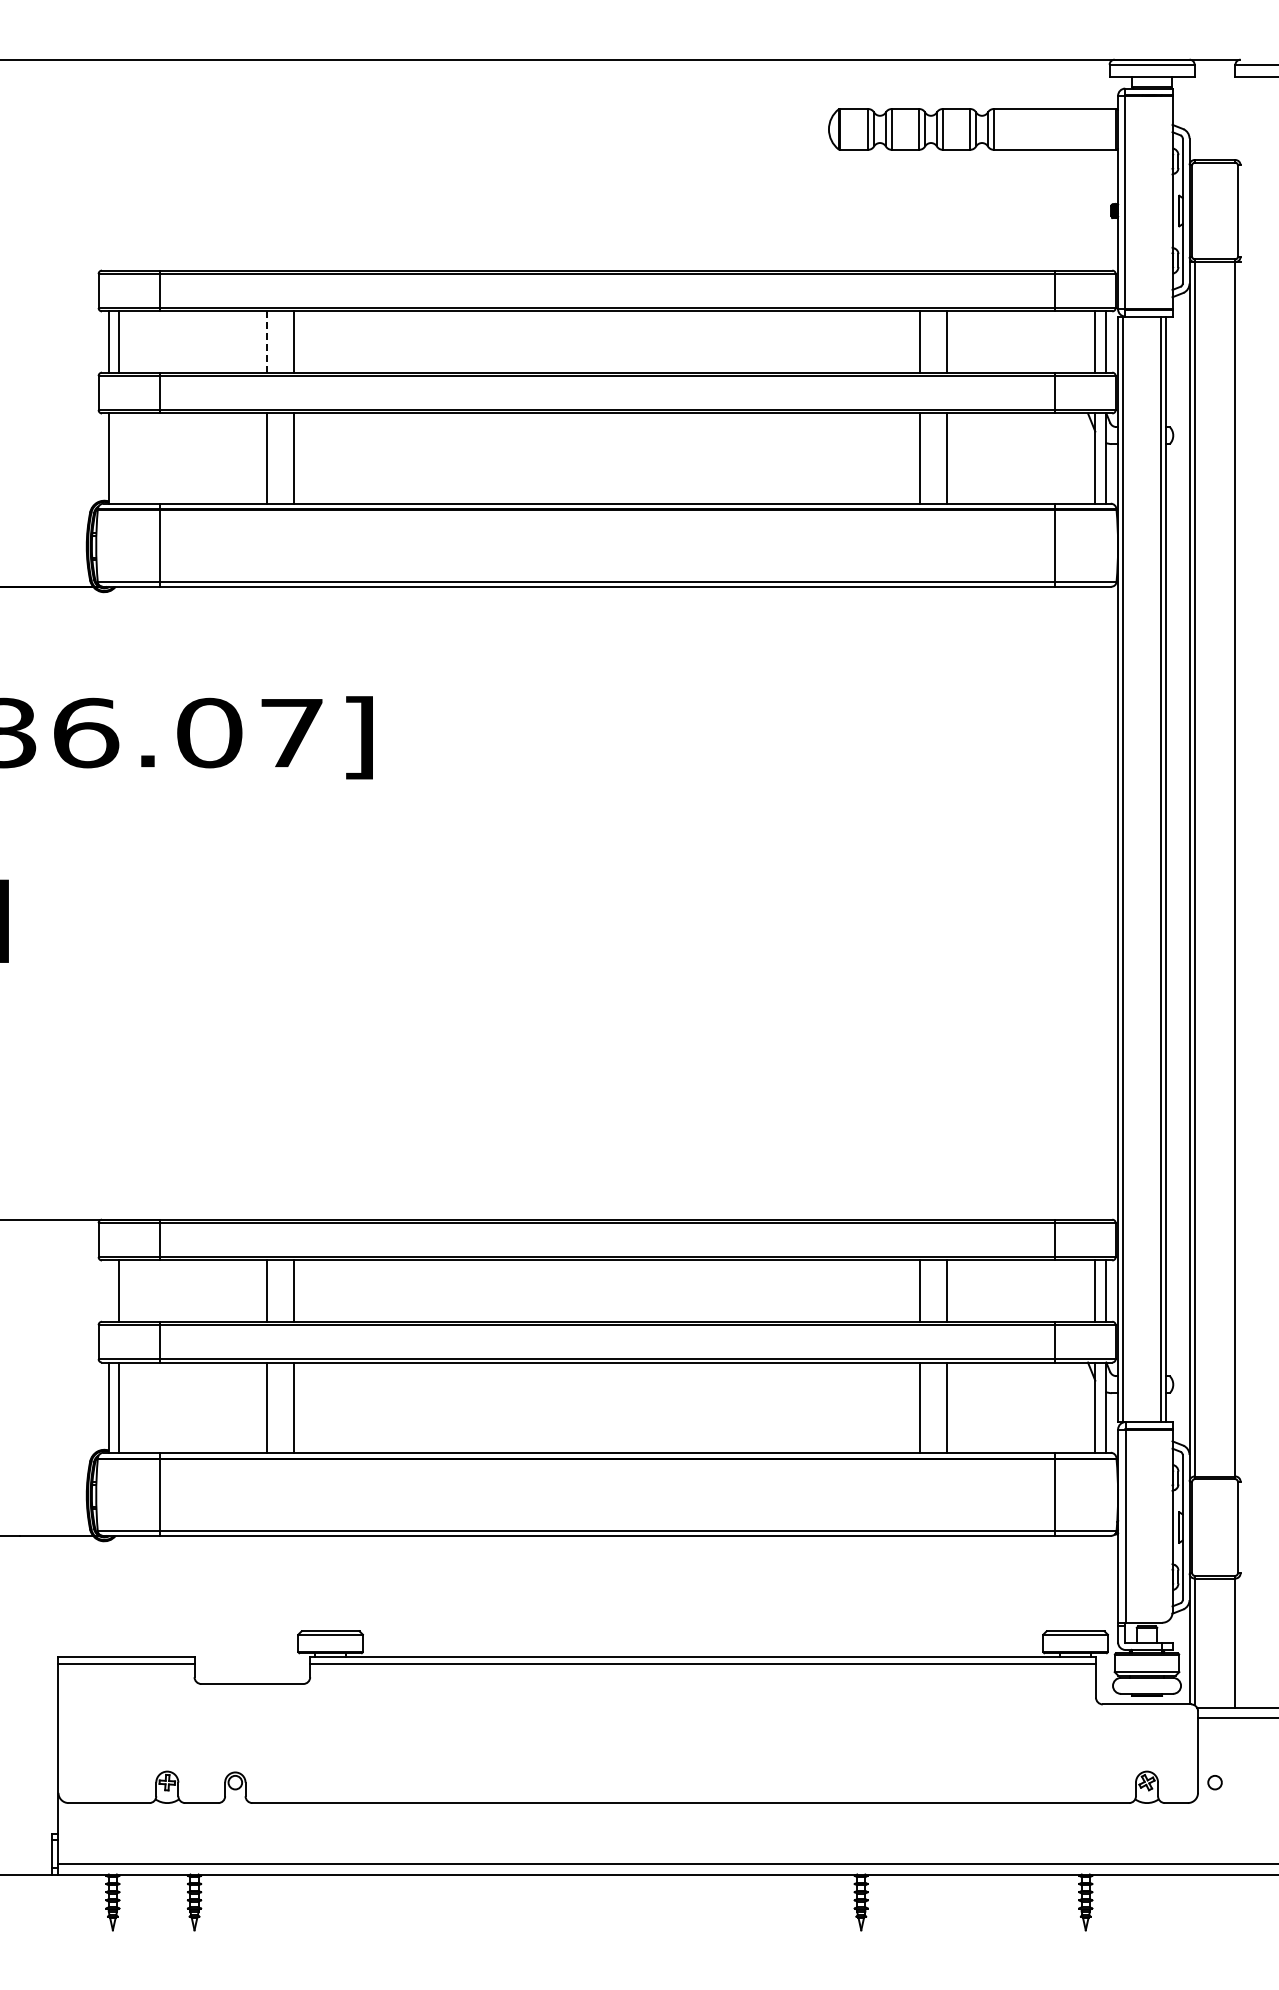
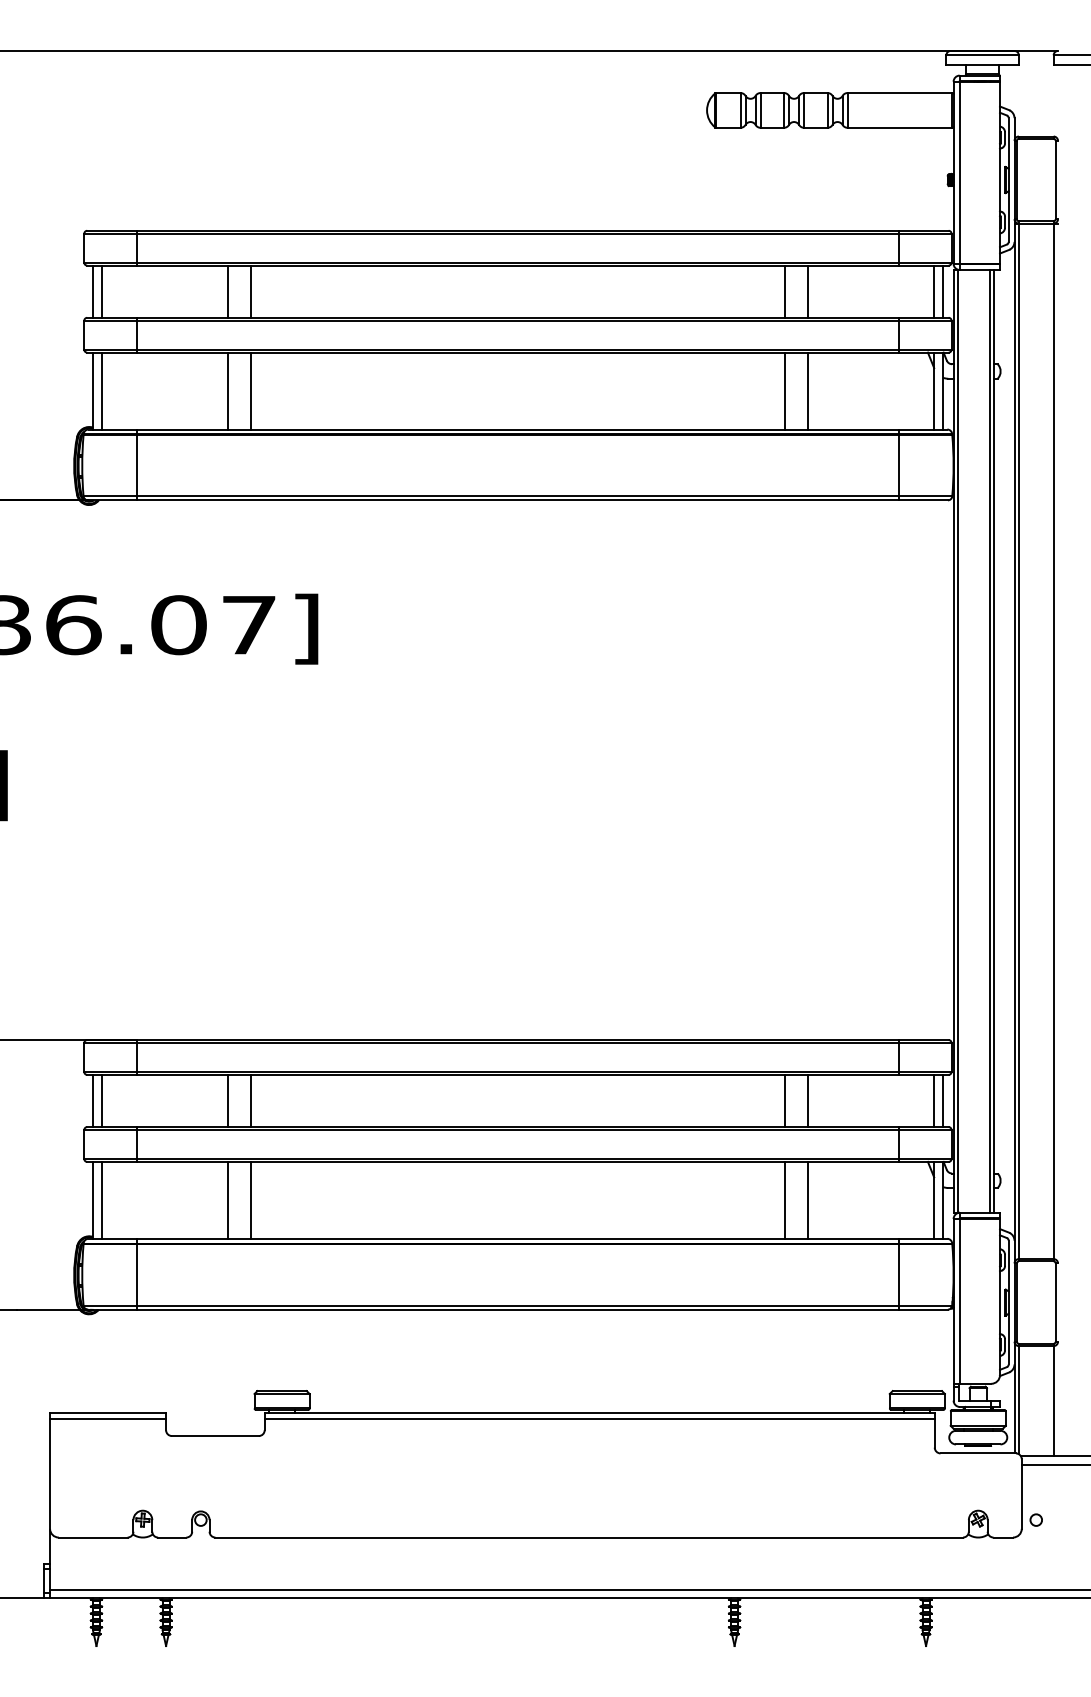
line: (267, 342) -> (228, 292), dashed -> solid
line: (119, 458) -> (102, 391), added
line: (108, 1290) -> (92, 1100), added

